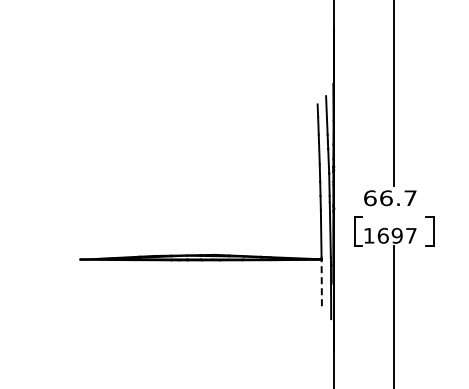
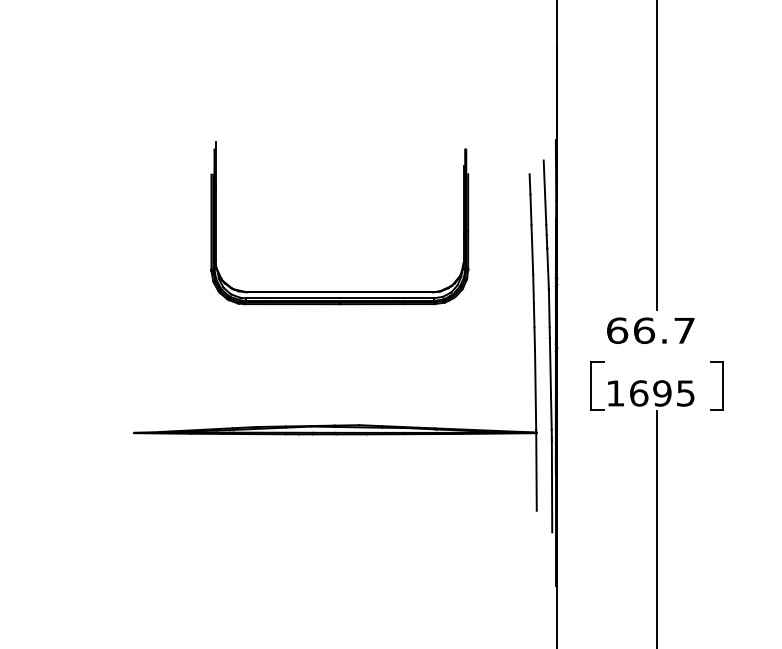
part: (203, 174) -> (339, 291), added
text: (411, 235) -> (686, 392), 1697 -> 1695
line: (321, 282) -> (536, 471), dashed -> solid

